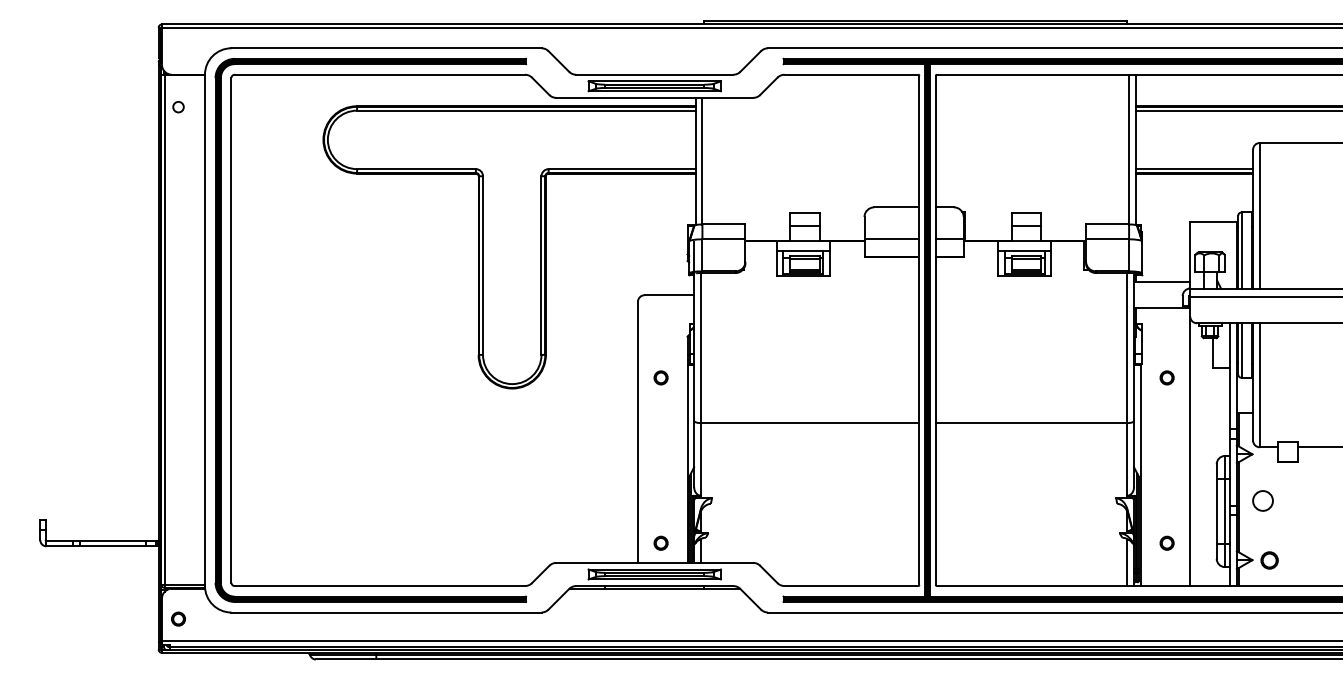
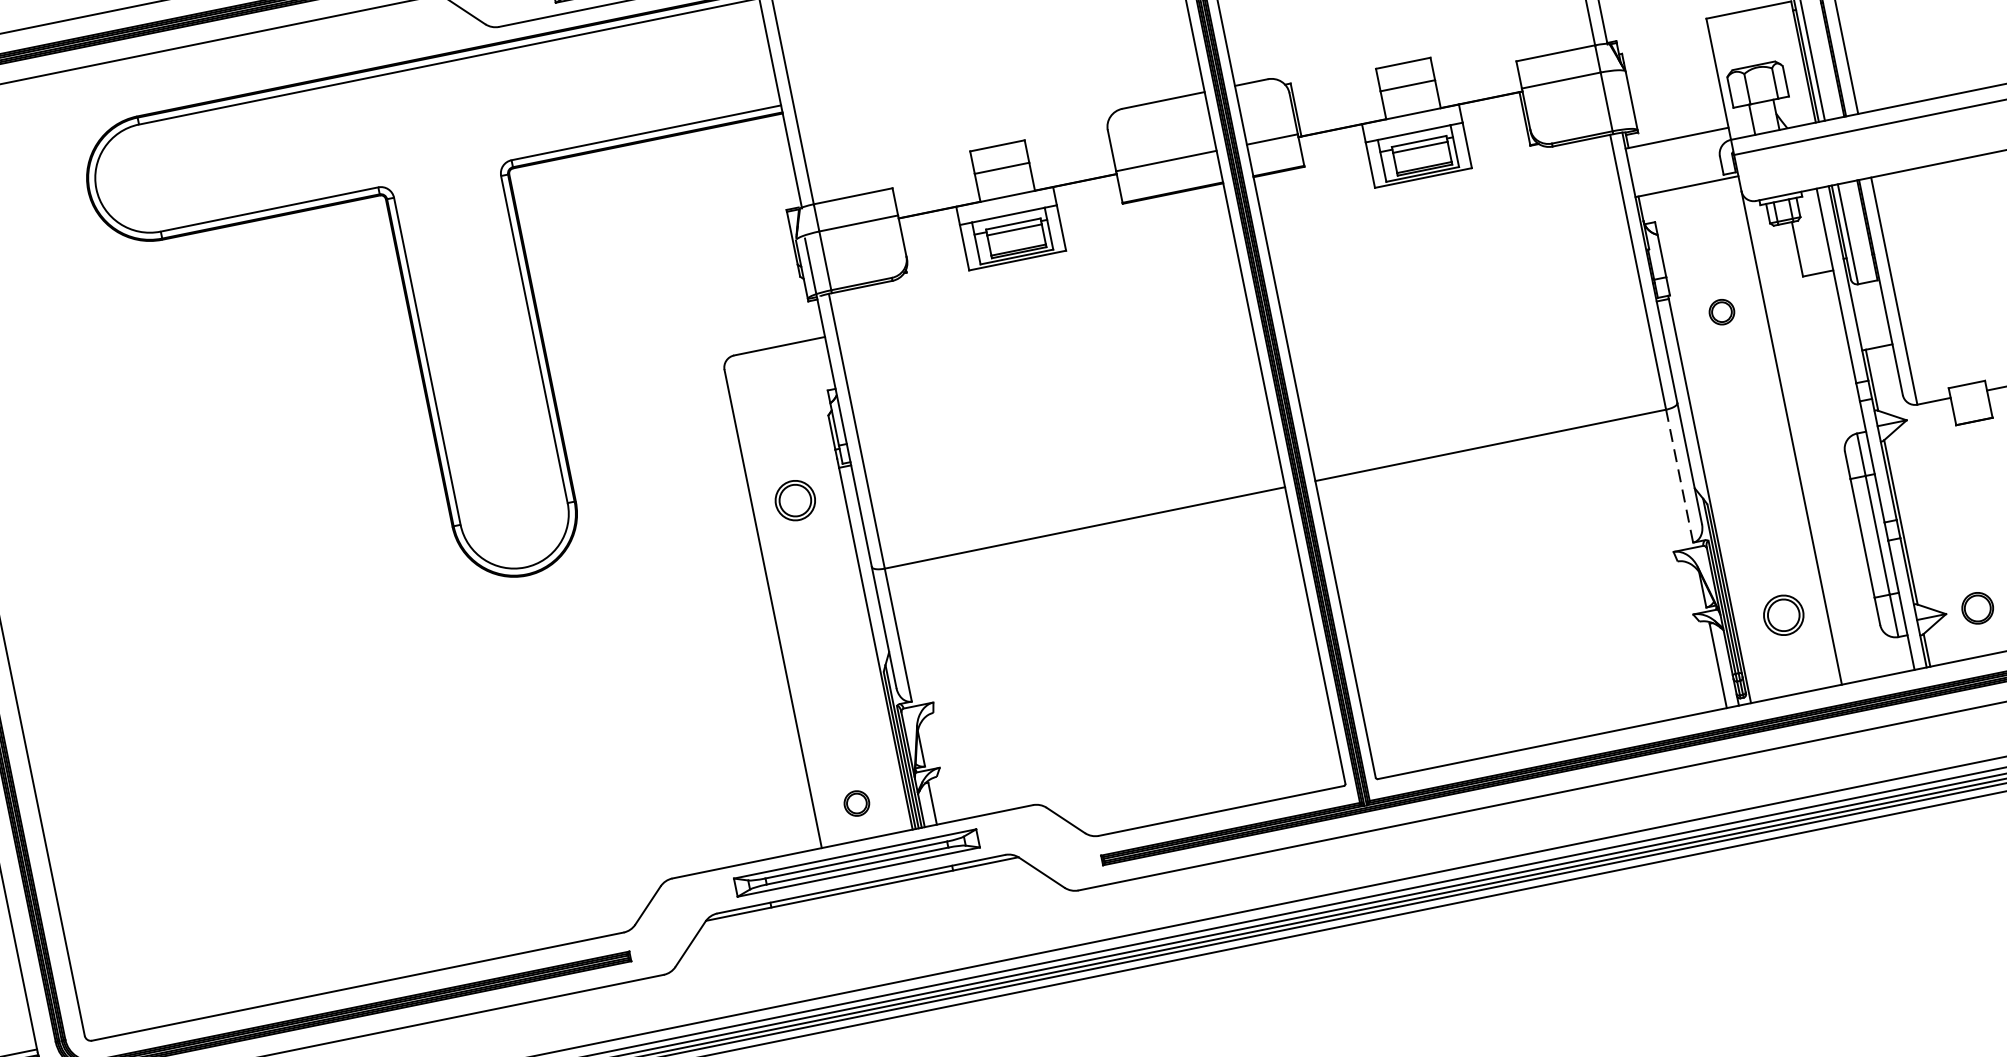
circle: (660, 377) -> (794, 500), size x1.6
line: (1127, 458) -> (1679, 474), solid -> dashed
circle: (1262, 500) -> (1942, 501), removed
circle: (1166, 542) -> (1782, 613), size x1.6

